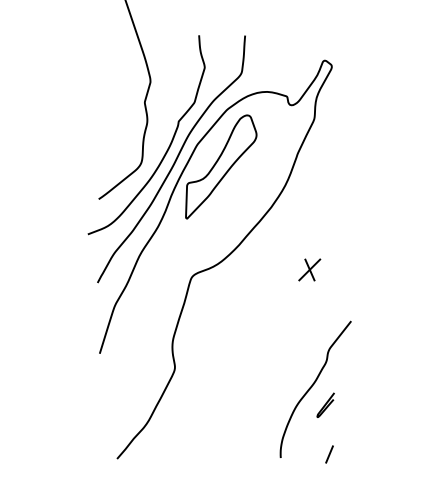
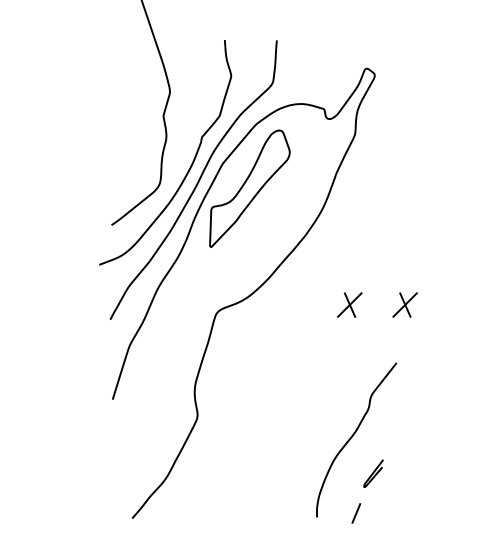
part: (358, 269) -> (404, 304), added
curve: (325, 404) -> (373, 472), moved
line: (329, 454) -> (356, 513), moved

